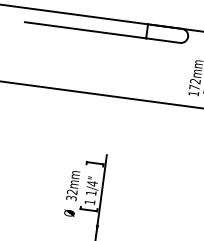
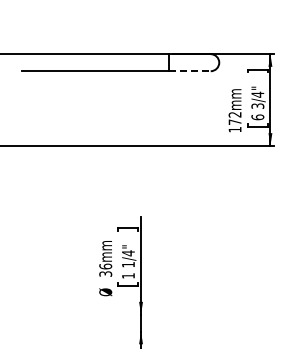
line: (163, 40) -> (190, 71), solid -> dashed
text: (72, 192) -> (105, 266), 32mm -> 36mm

